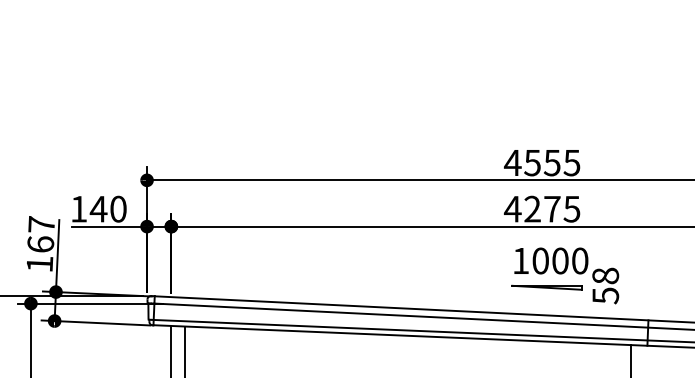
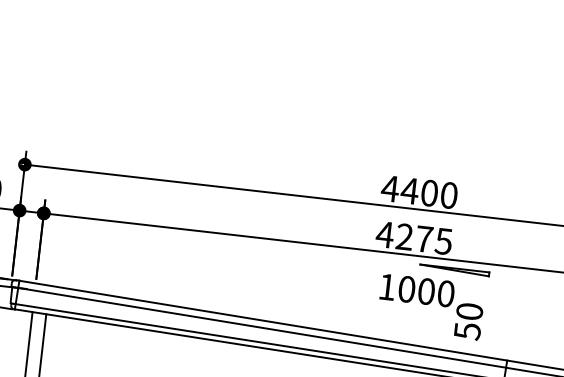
text: (551, 162) -> (428, 192), 4555 -> 4400
text: (605, 275) -> (469, 311), 58 -> 50
part: (546, 287) -> (454, 270), moved

